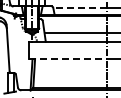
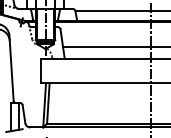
line: (80, 8) -> (113, 11), dashed -> solid
line: (67, 59) -> (95, 83), dashed -> solid

